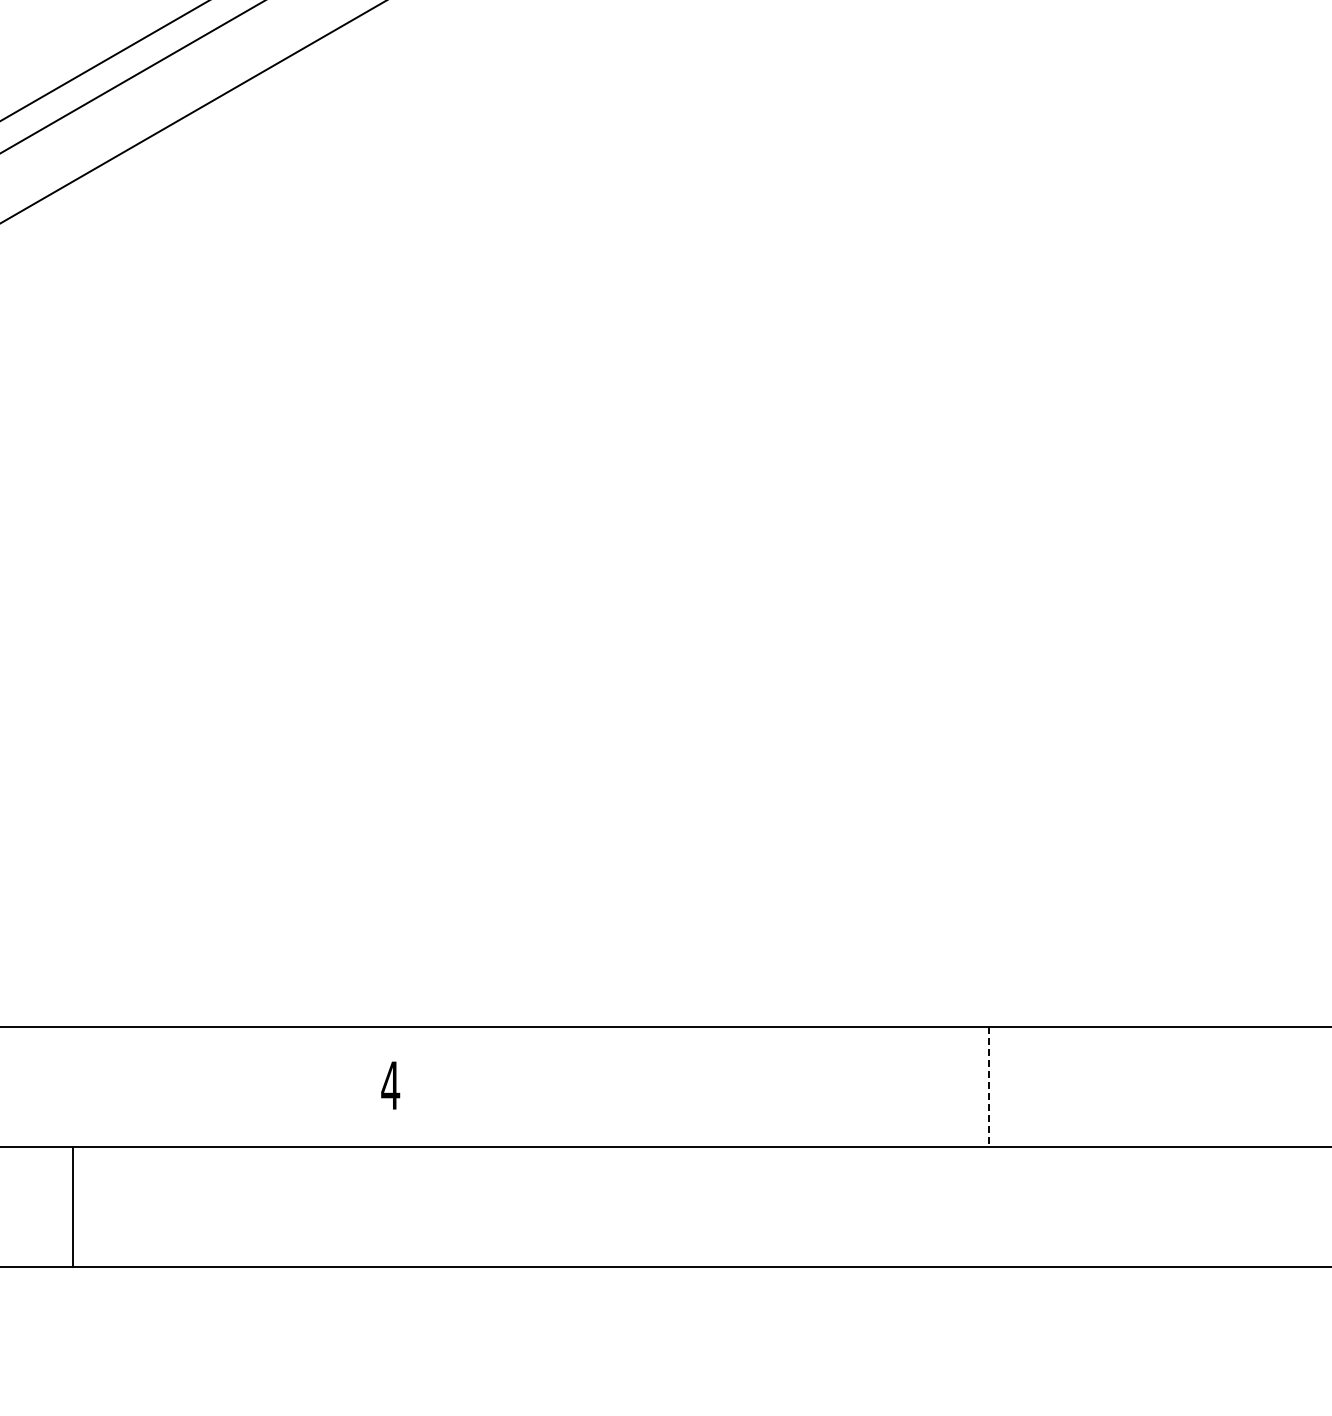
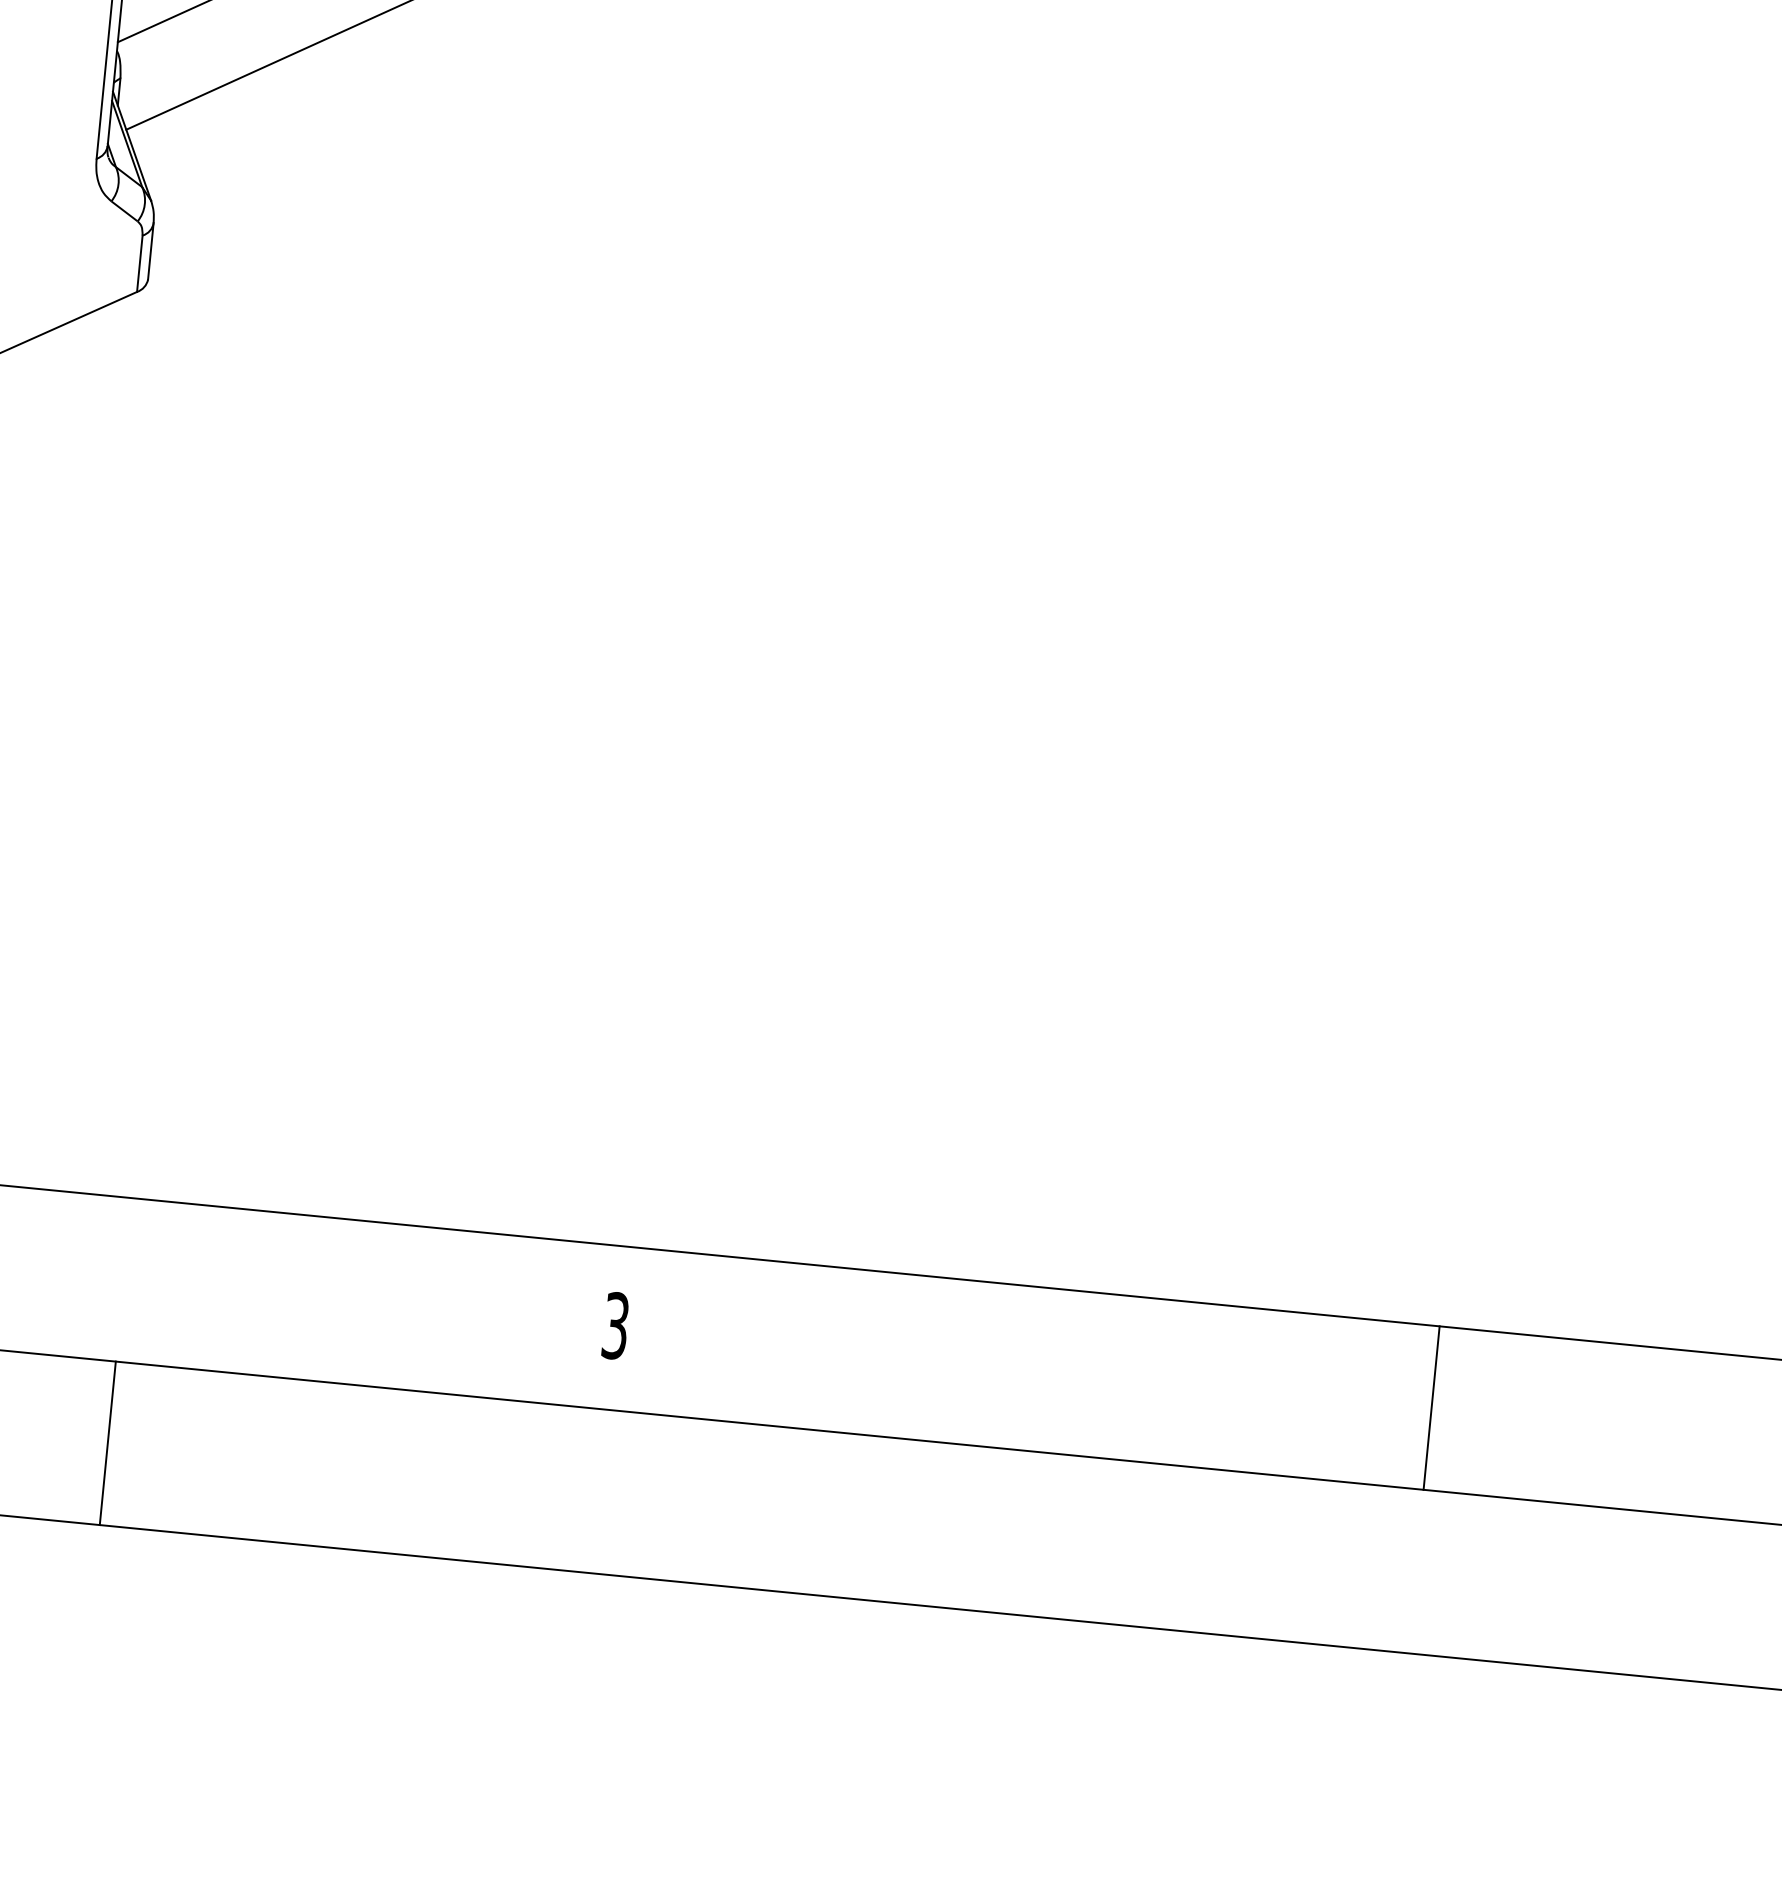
text: (390, 1085) -> (615, 1325), 4 -> 3
line: (988, 1087) -> (1431, 1408), dashed -> solid
line: (73, 1206) -> (108, 1442), moved

